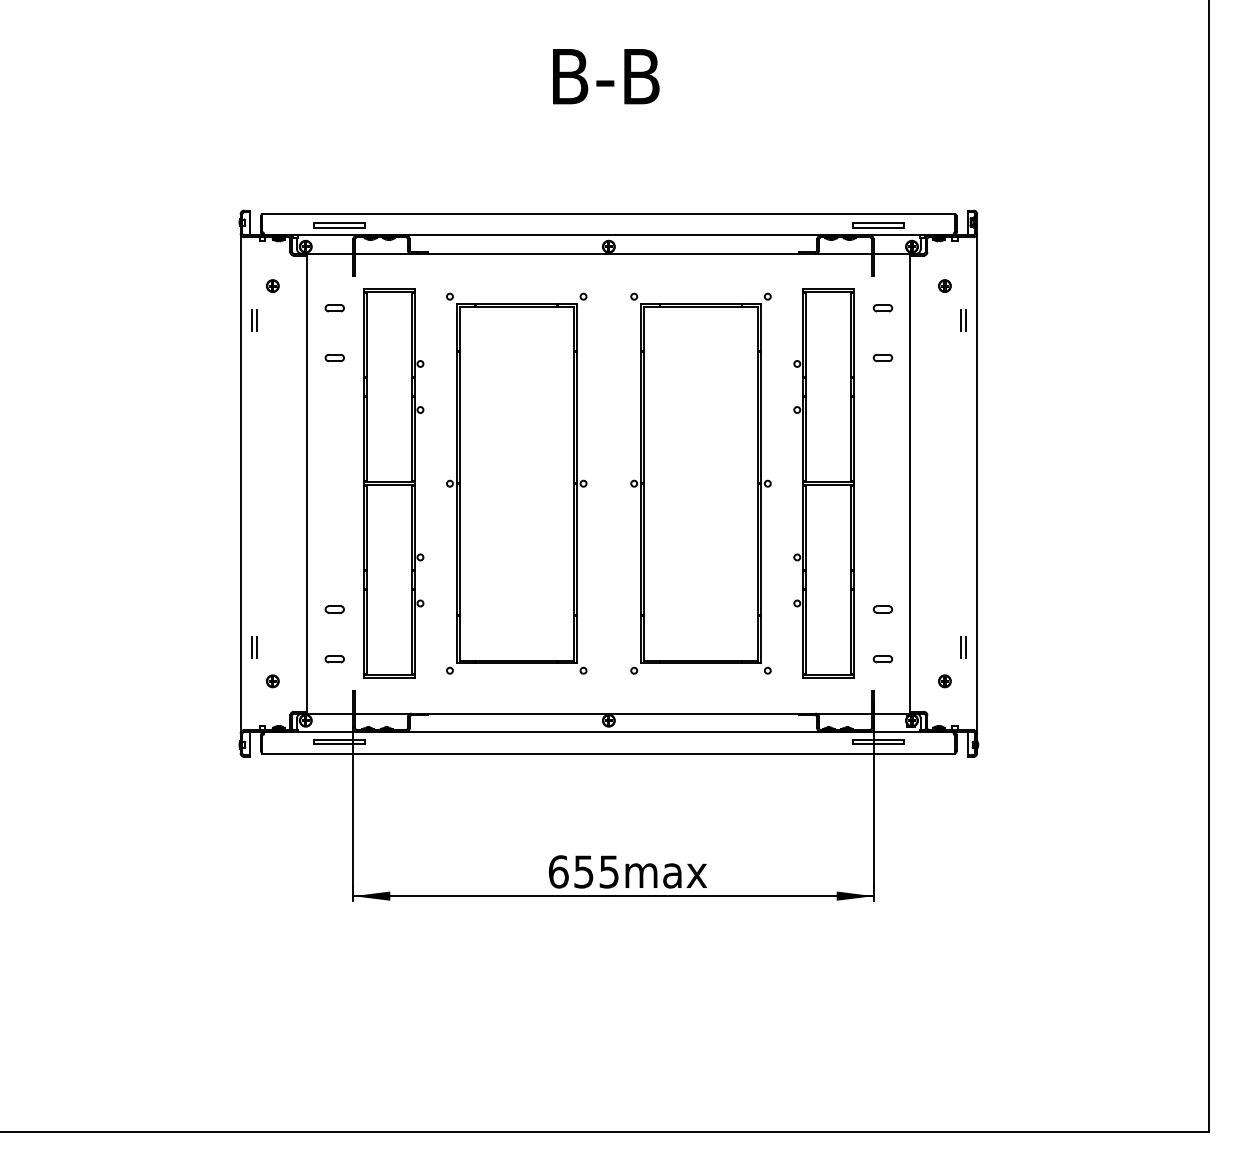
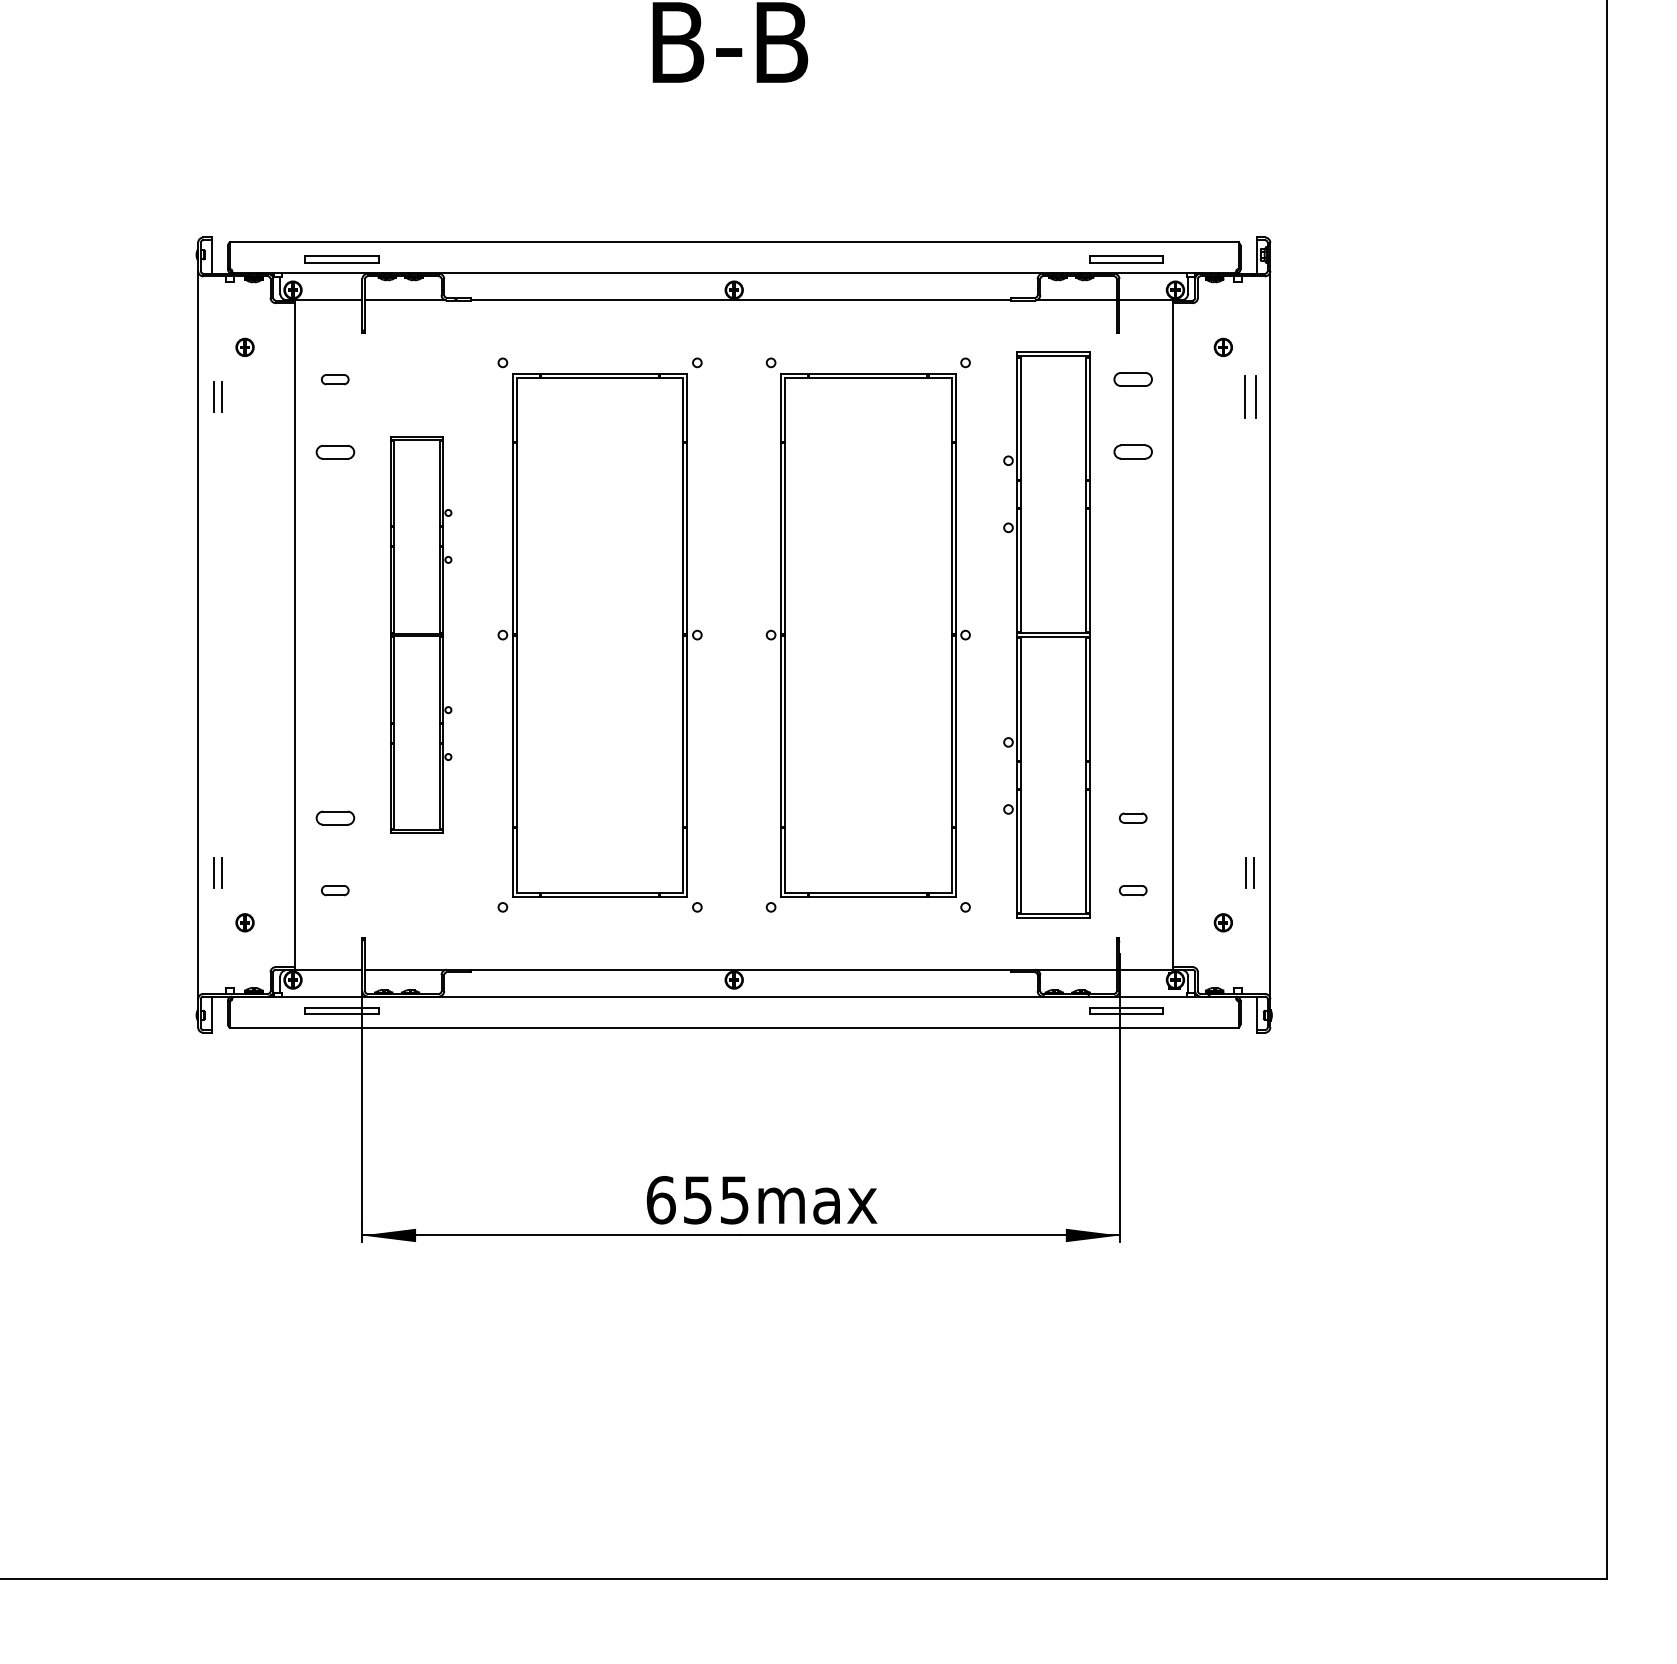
part: (882, 308) -> (1132, 380), size x1.4
part: (963, 320) -> (1250, 397), size x1.4
part: (334, 357) -> (334, 451), size x1.4
part: (882, 357) -> (1132, 451), size x1.4
part: (393, 483) -> (420, 634), size x0.7
part: (334, 609) -> (334, 818), size x1.4

